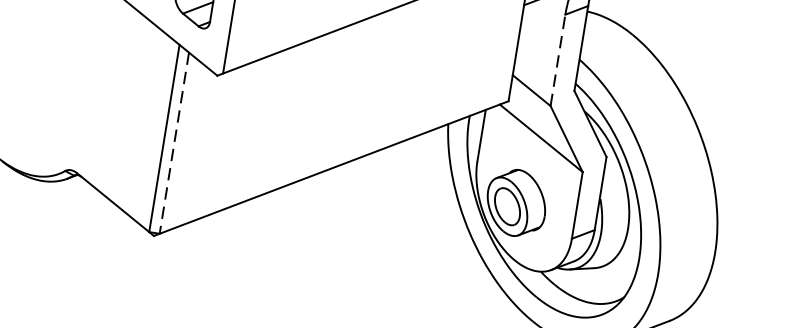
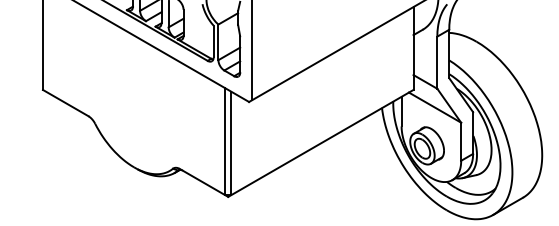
line: (558, 60) -> (437, 62), dashed -> solid
line: (174, 143) -> (231, 143), dashed -> solid

